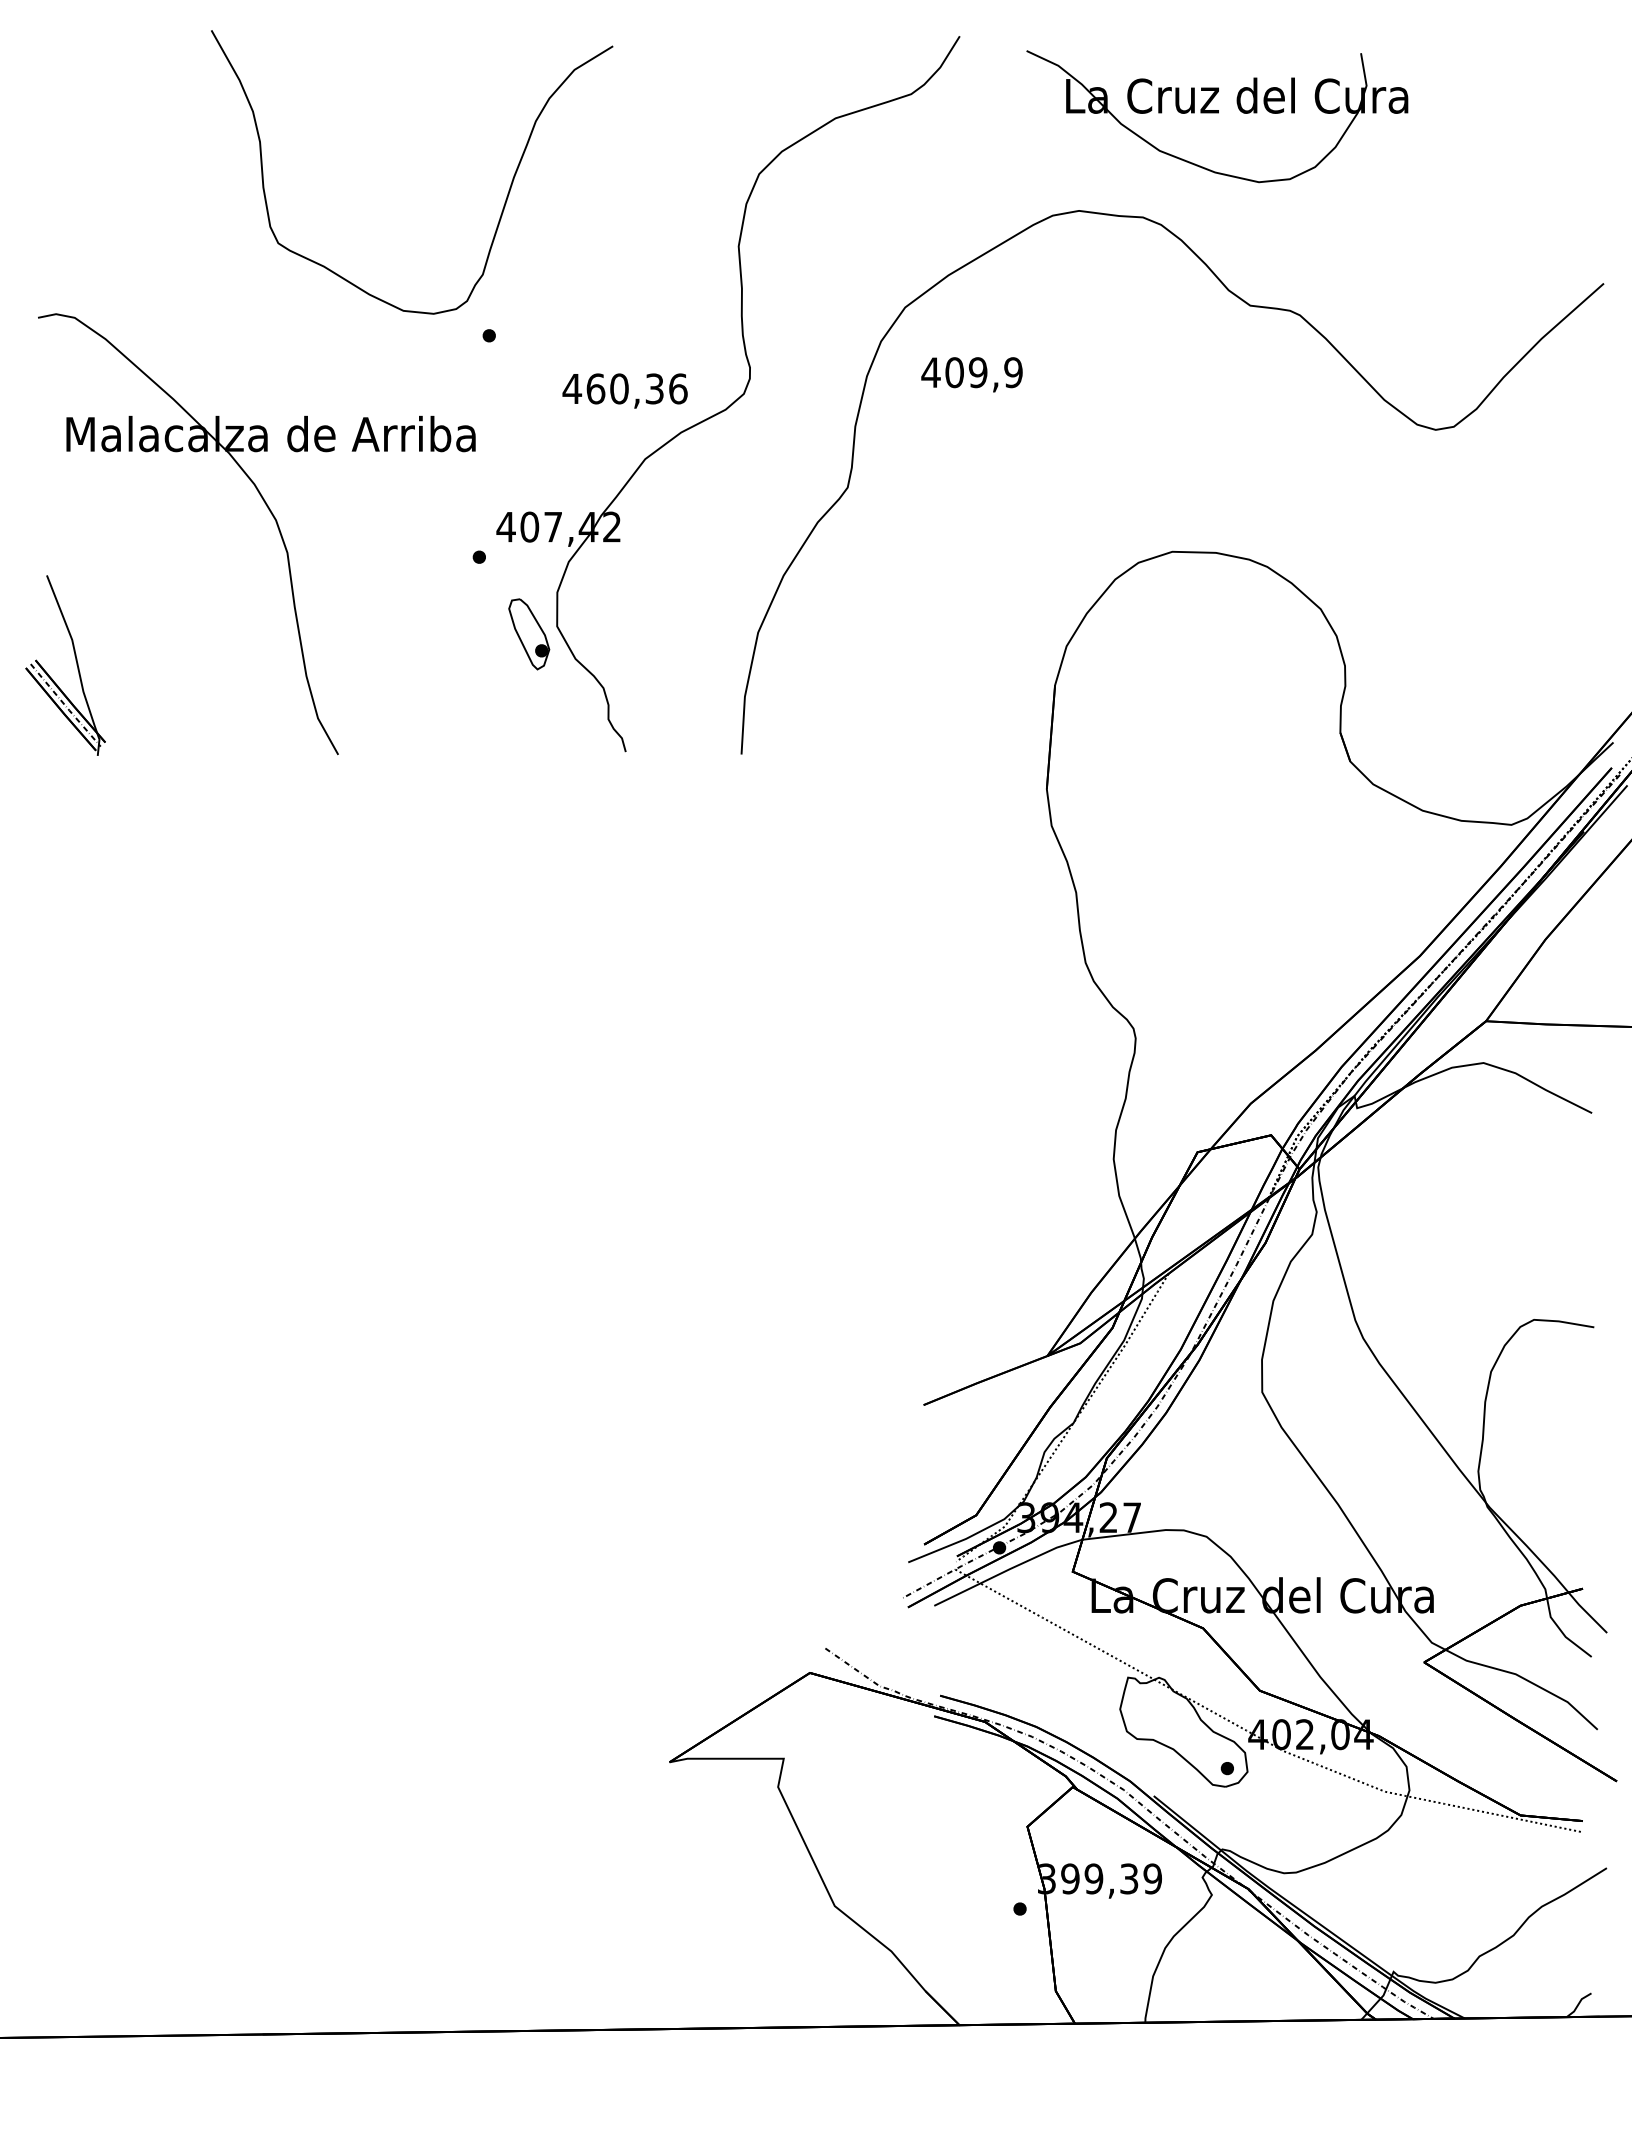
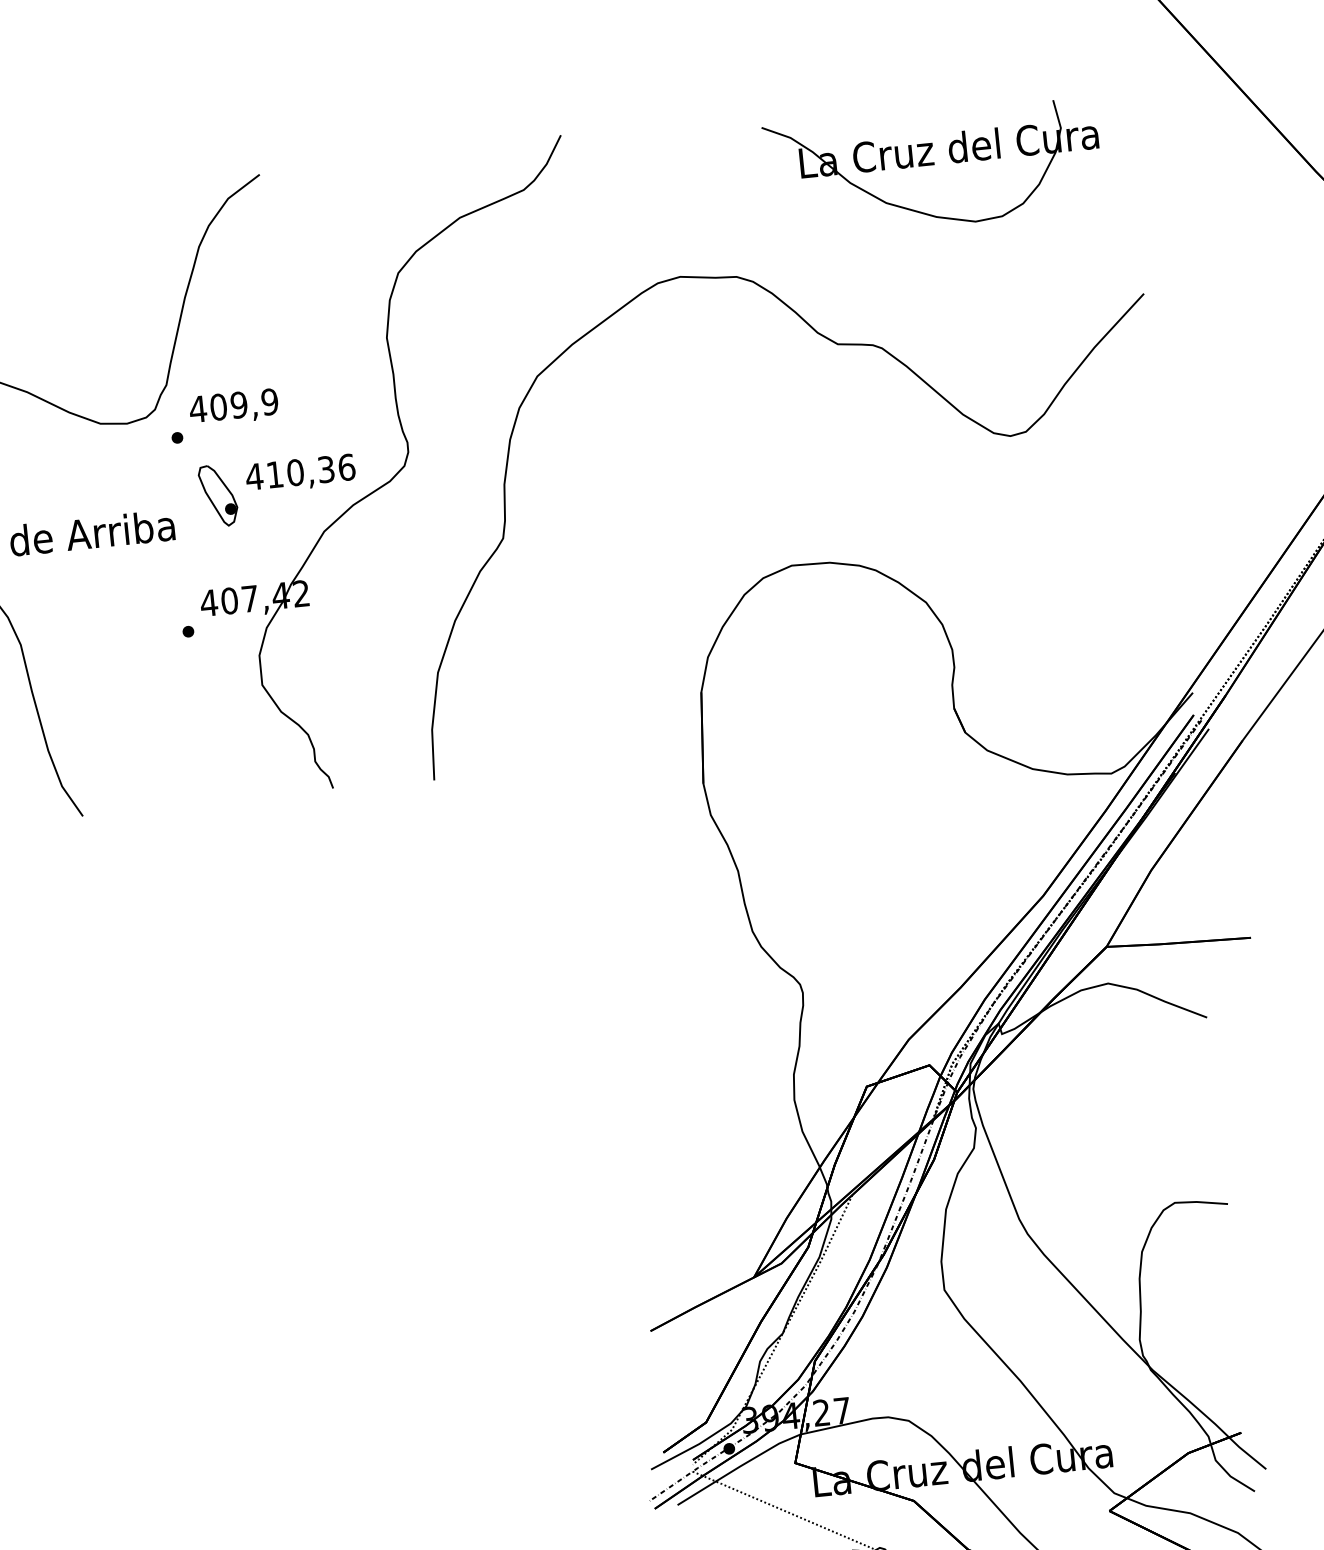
part: (1217, 116) -> (933, 168), moved
text: (971, 374) -> (233, 407), moved
text: (595, 388) -> (274, 474), 460,36 -> 410,36
part: (529, 634) -> (218, 495), moved

